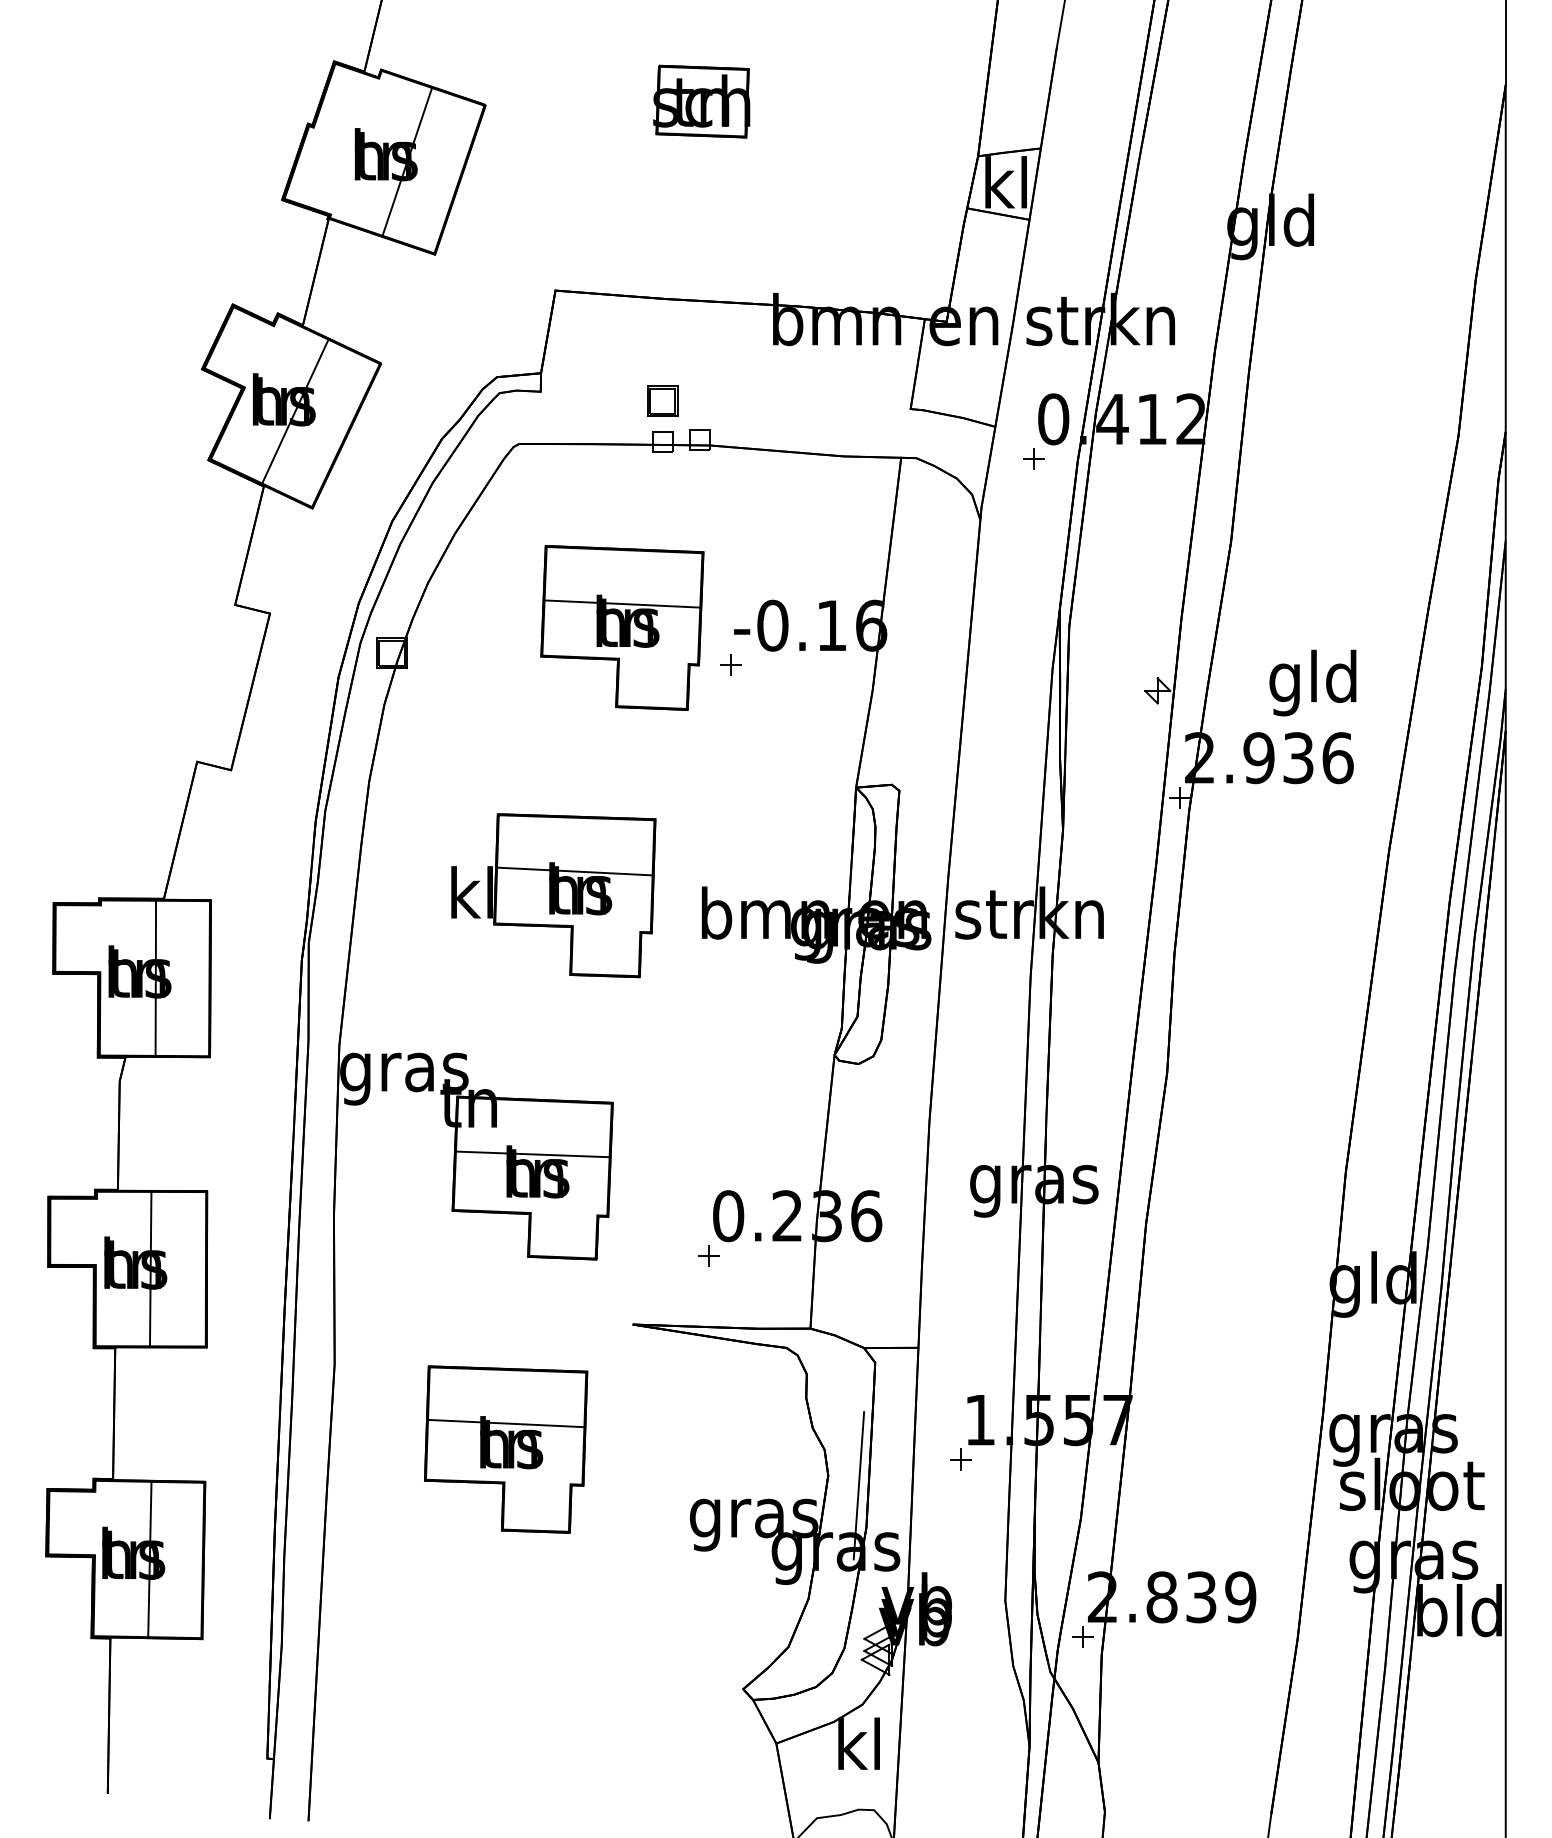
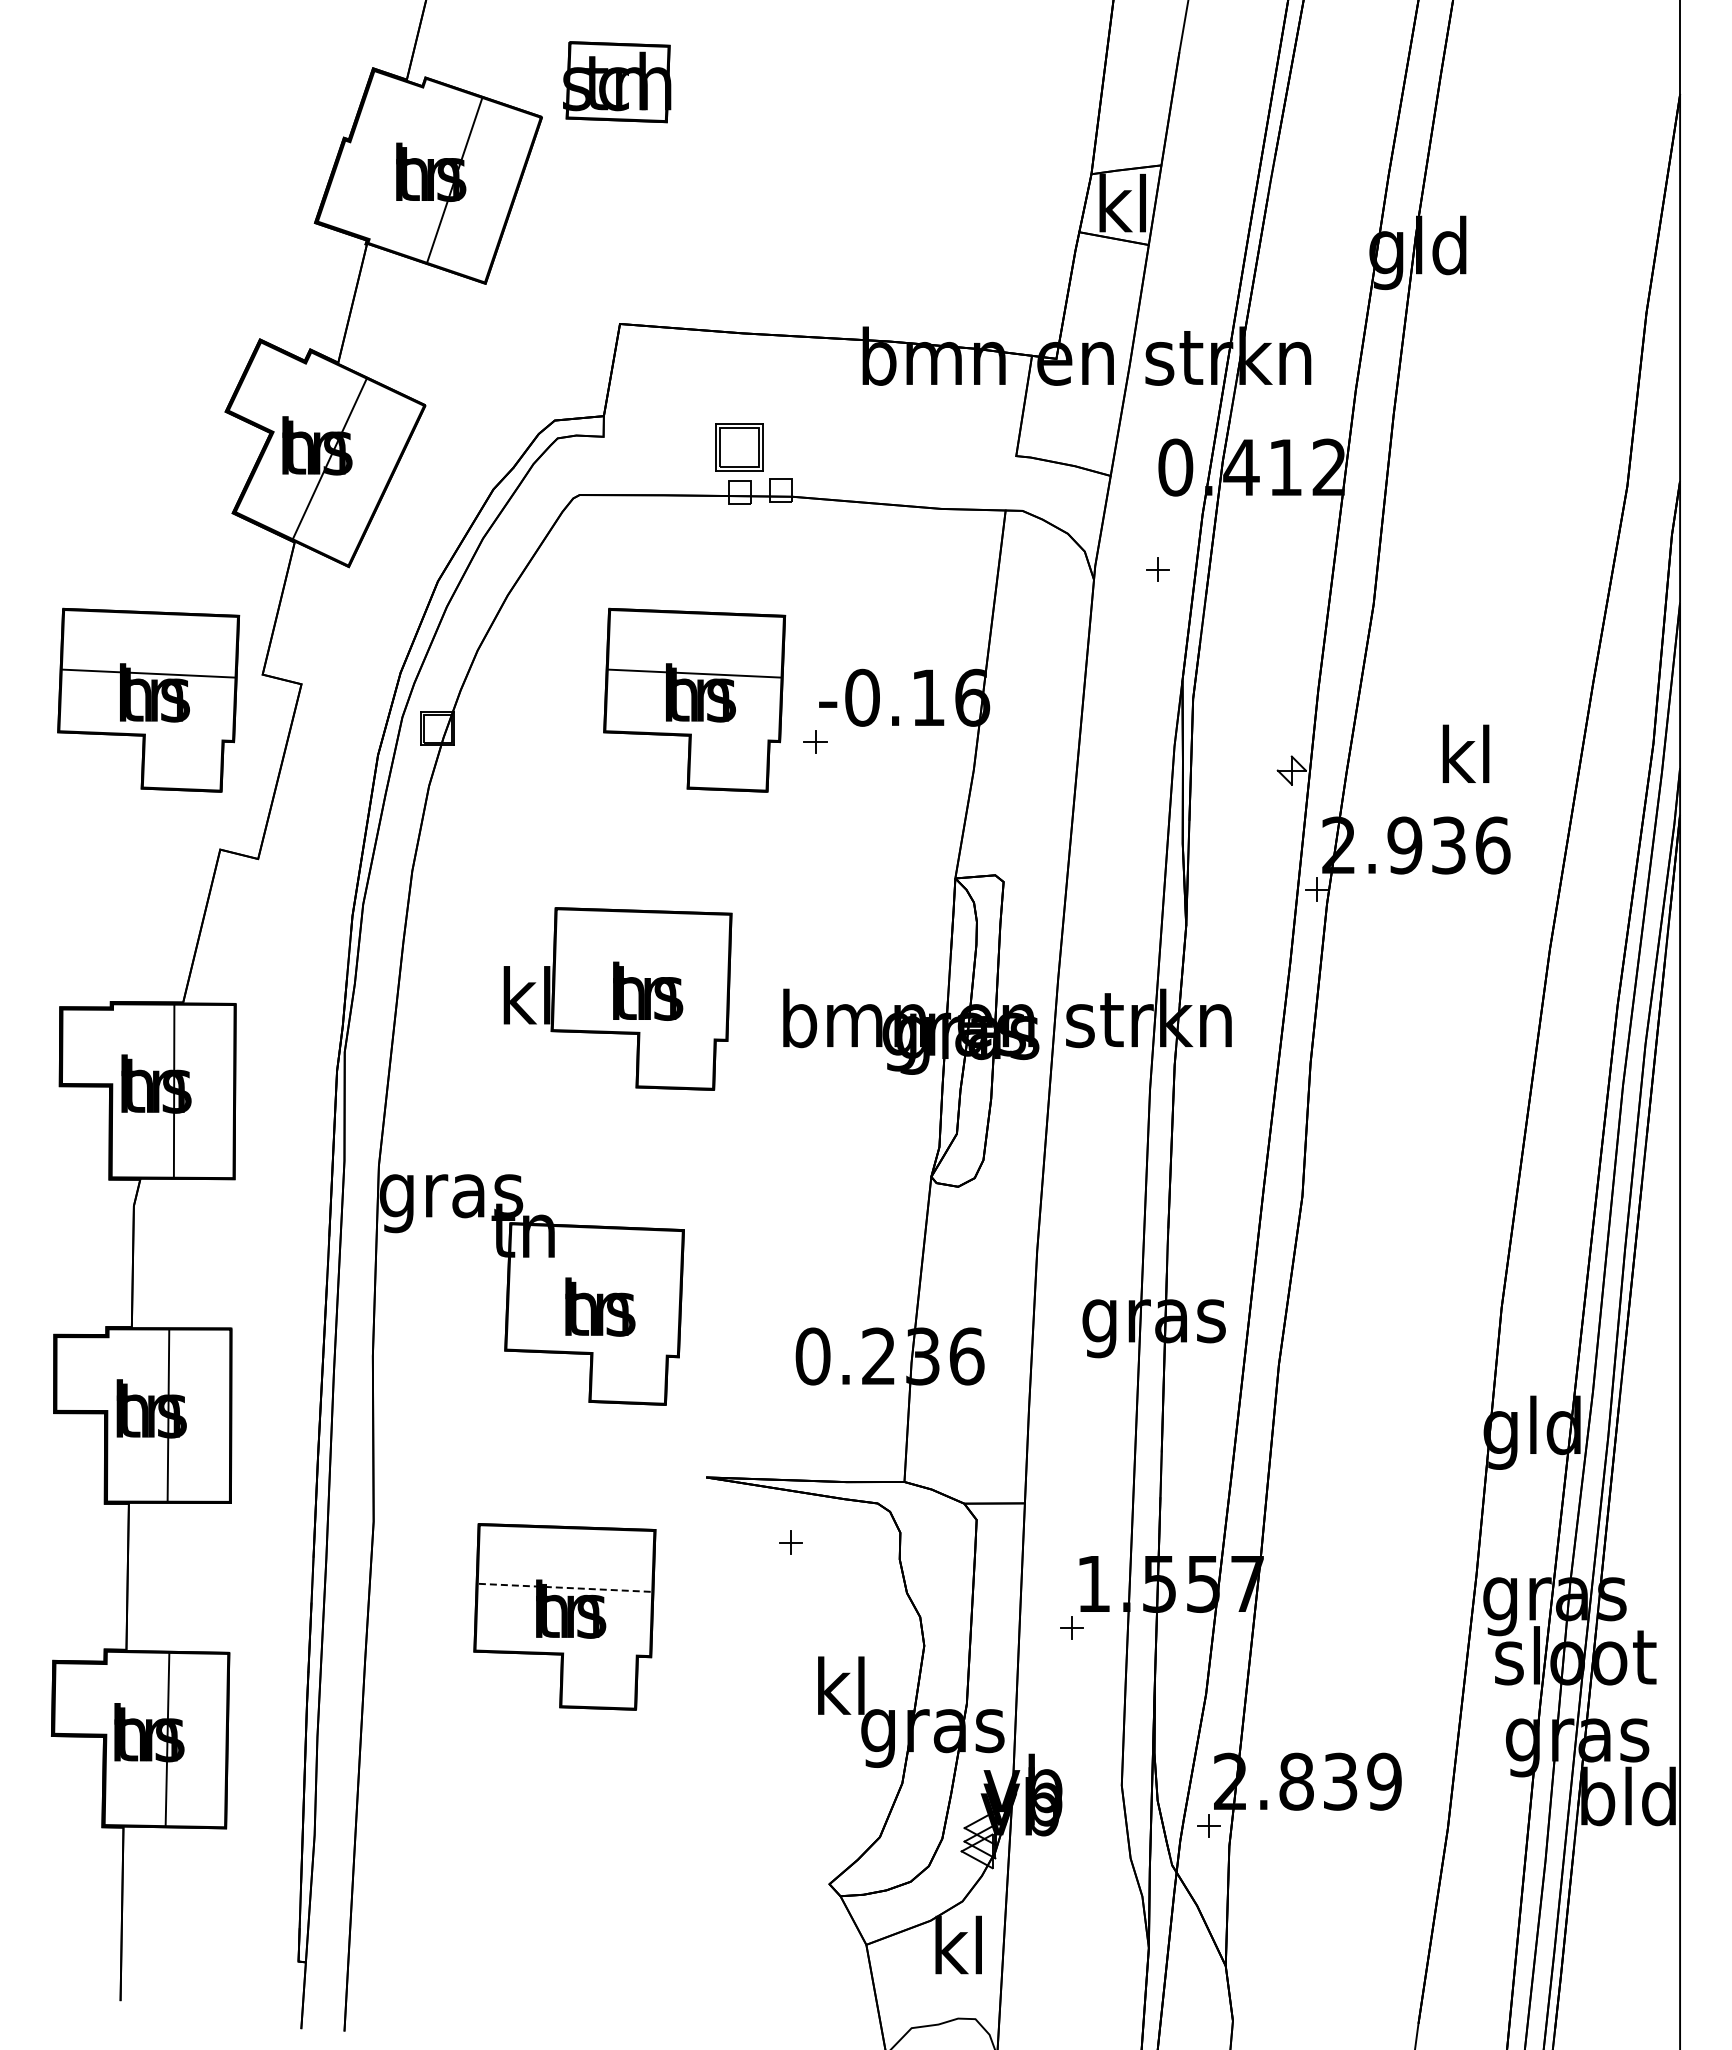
part: (702, 101) -> (617, 82), moved
part: (662, 401) -> (739, 447), size x1.4
part: (1033, 458) -> (1157, 569), moved
part: (132, 627) -> (148, 699), added
text: (1312, 682) -> (1464, 761), gld -> kl
line: (574, 871) -> (641, 971), removed
line: (532, 1154) -> (594, 1287), removed
part: (708, 1255) -> (790, 1542), moved
line: (506, 1423) -> (565, 1587), solid -> dashed
line: (858, 1485) -> (958, 1657), removed
text: (754, 1518) -> (841, 1693), gras -> kl

